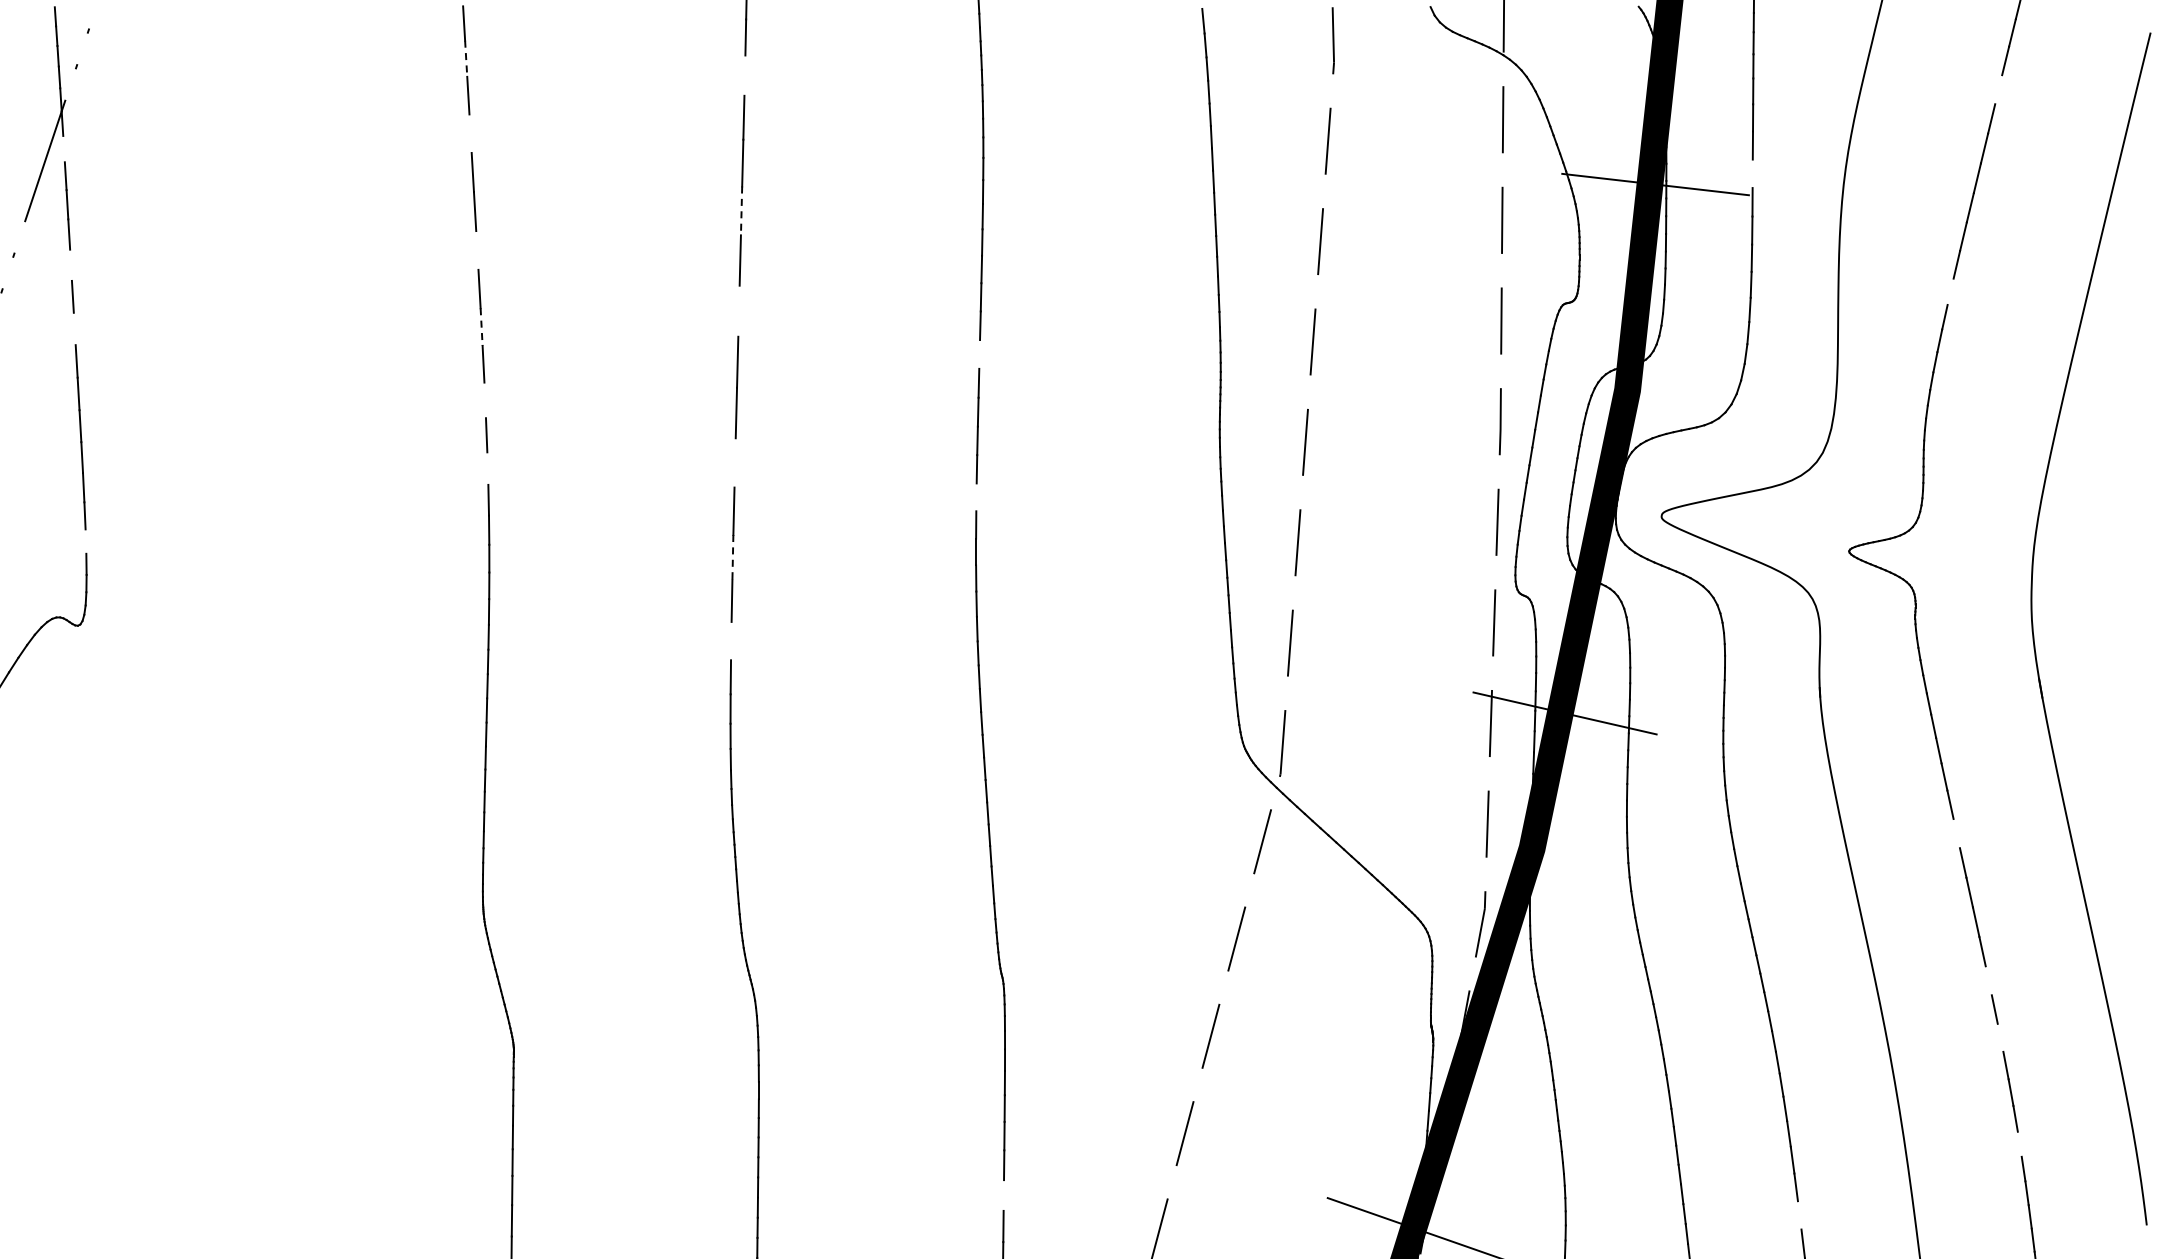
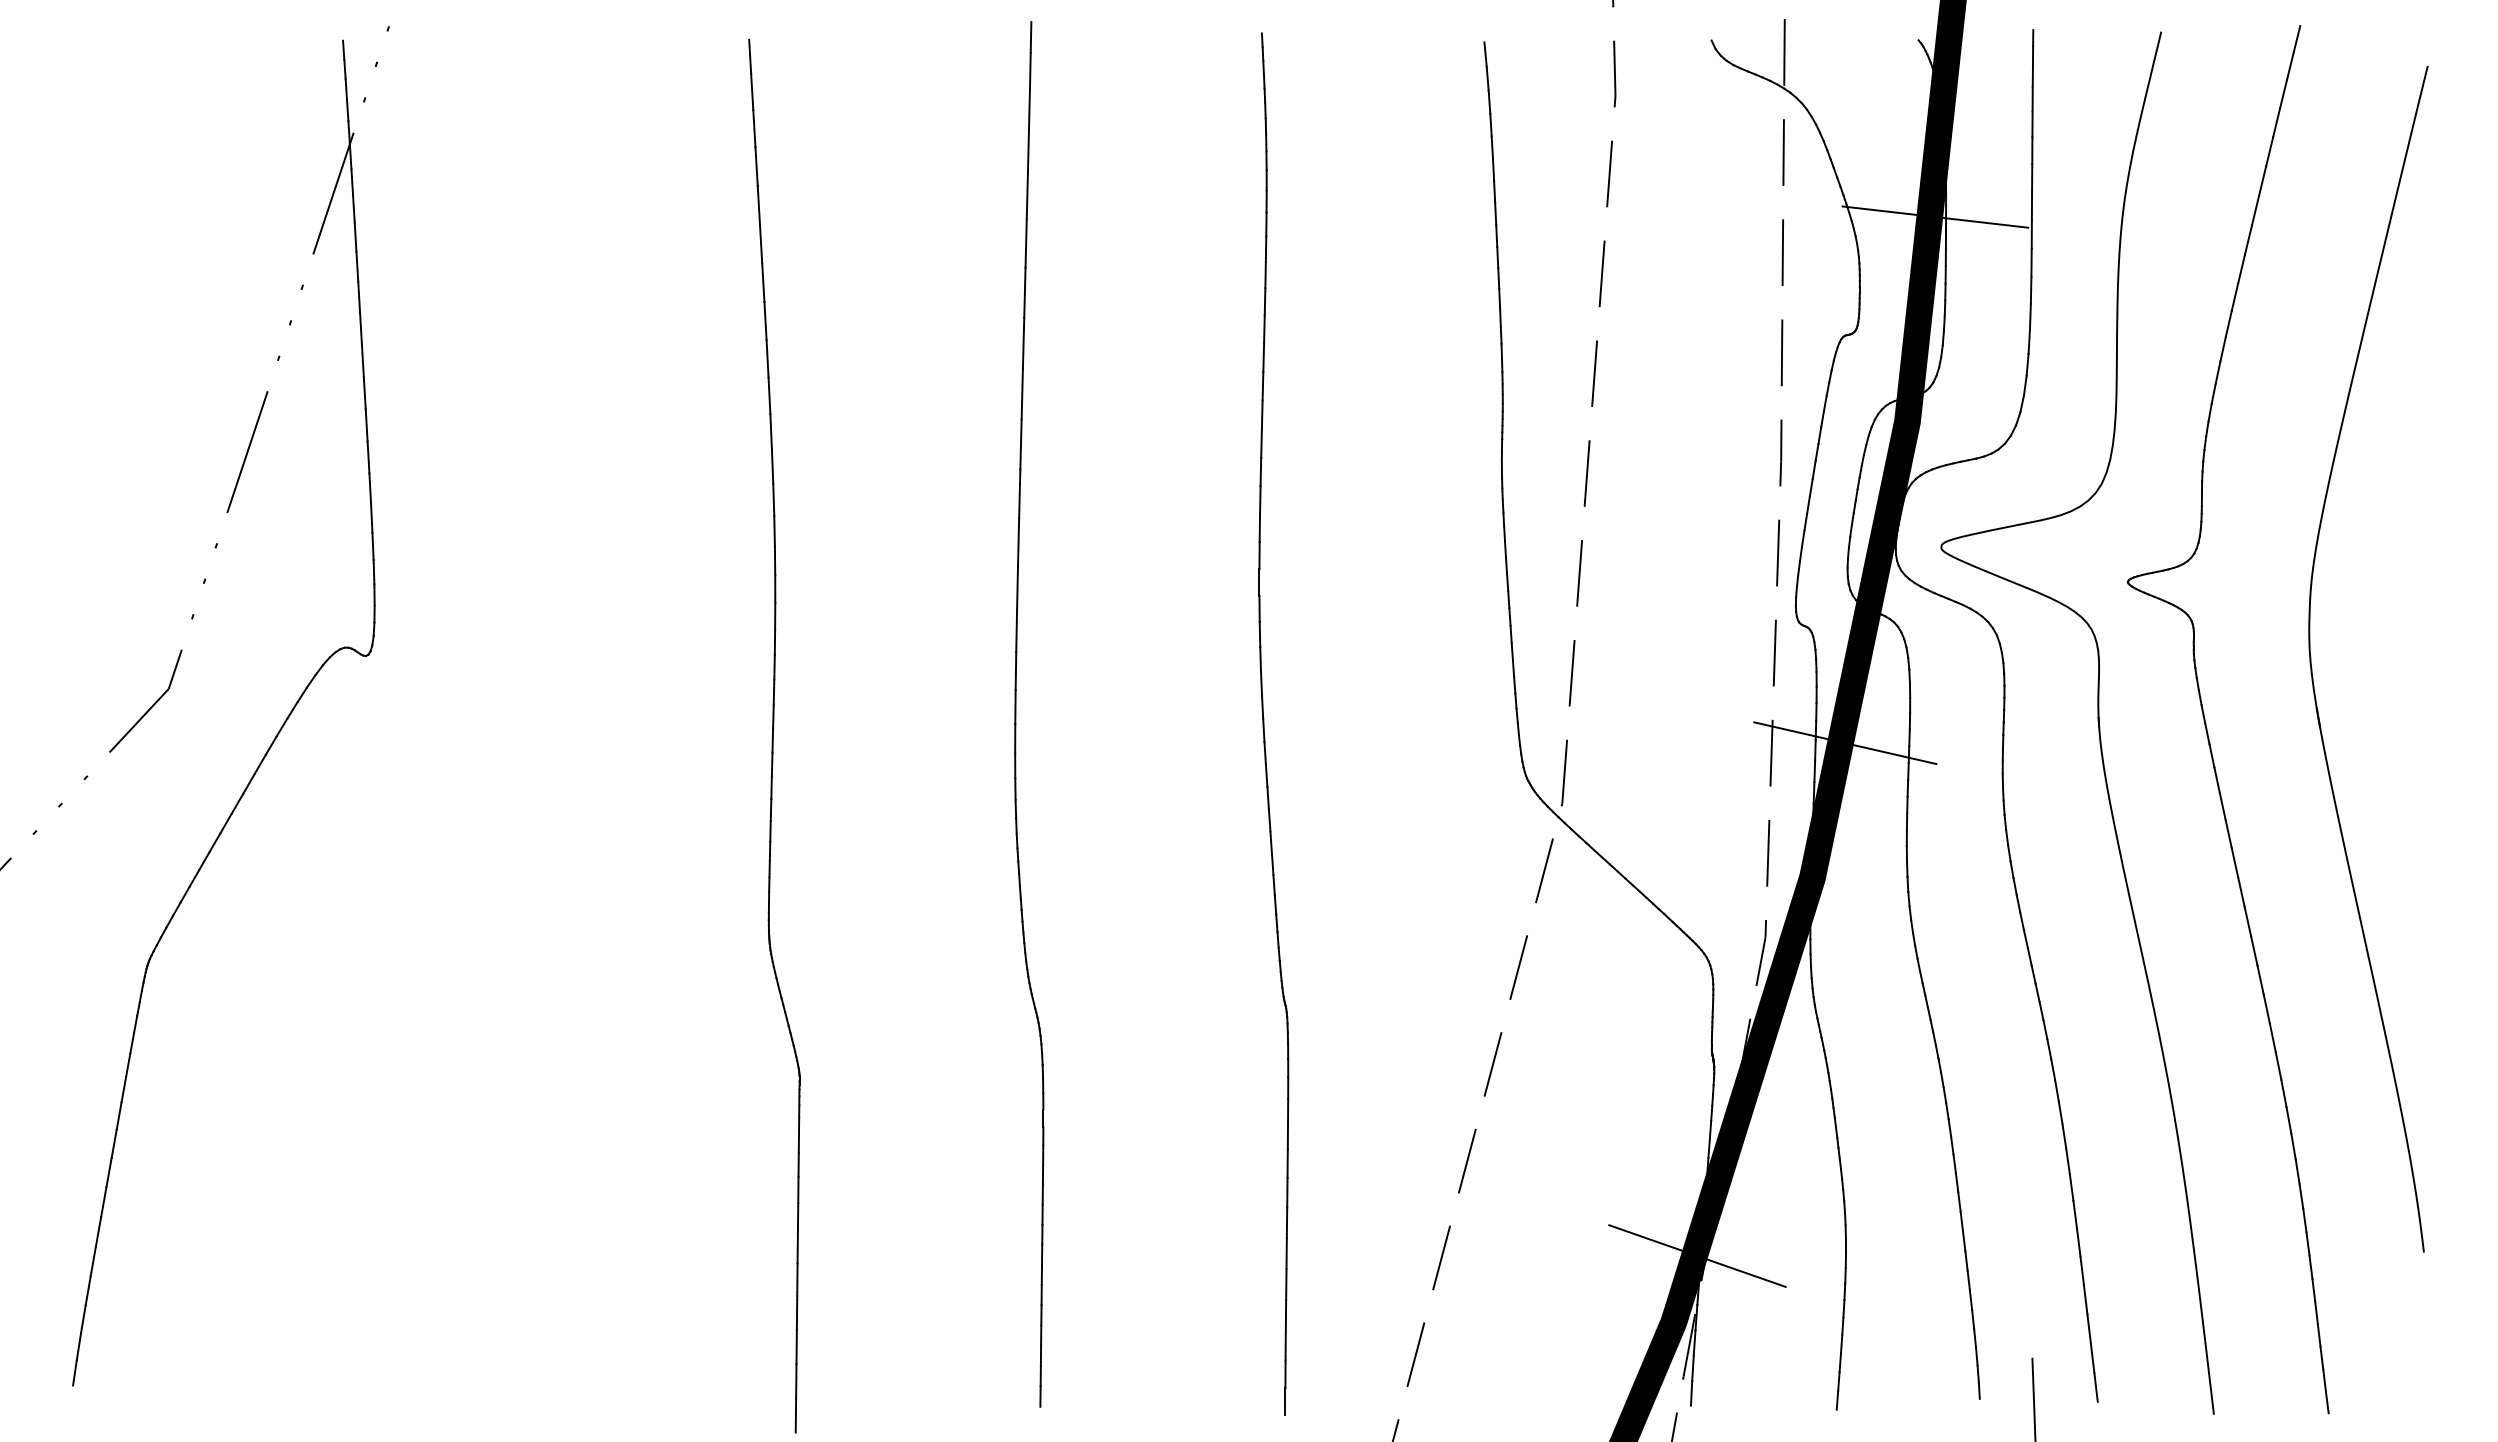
line: (466, 59) -> (752, 92), dashed -> solid
line: (744, 75) -> (1029, 108), added
line: (1998, 89) -> (2276, 122), added
line: (470, 133) -> (756, 166), added
line: (64, 148) -> (352, 181), added
line: (1752, 173) -> (2031, 206), added
line: (741, 211) -> (1026, 243), dashed -> solid
line: (477, 250) -> (763, 282), added
line: (71, 264) -> (359, 296), added
line: (1950, 291) -> (2228, 323), added
line: (738, 310) -> (1023, 342), added
line: (481, 326) -> (767, 358), dashed -> solid
line: (74, 328) -> (362, 360), added
line: (979, 353) -> (1262, 385), added
line: (484, 400) -> (770, 431), added
line: (734, 462) -> (1019, 493), added
line: (487, 468) -> (773, 499), added
line: (976, 497) -> (1259, 528), added
line: (85, 541) -> (373, 572), added
line: (732, 557) -> (1017, 588), dashed -> solid
line: (730, 641) -> (1015, 671), added
line: (1956, 833) -> (2234, 862), added
line: (1988, 980) -> (2266, 1008), added
line: (2000, 1037) -> (2278, 1065), added
line: (2019, 1144) -> (2297, 1171), added
line: (1003, 1195) -> (1286, 1222), added
line: (1799, 1215) -> (2078, 1242), added

